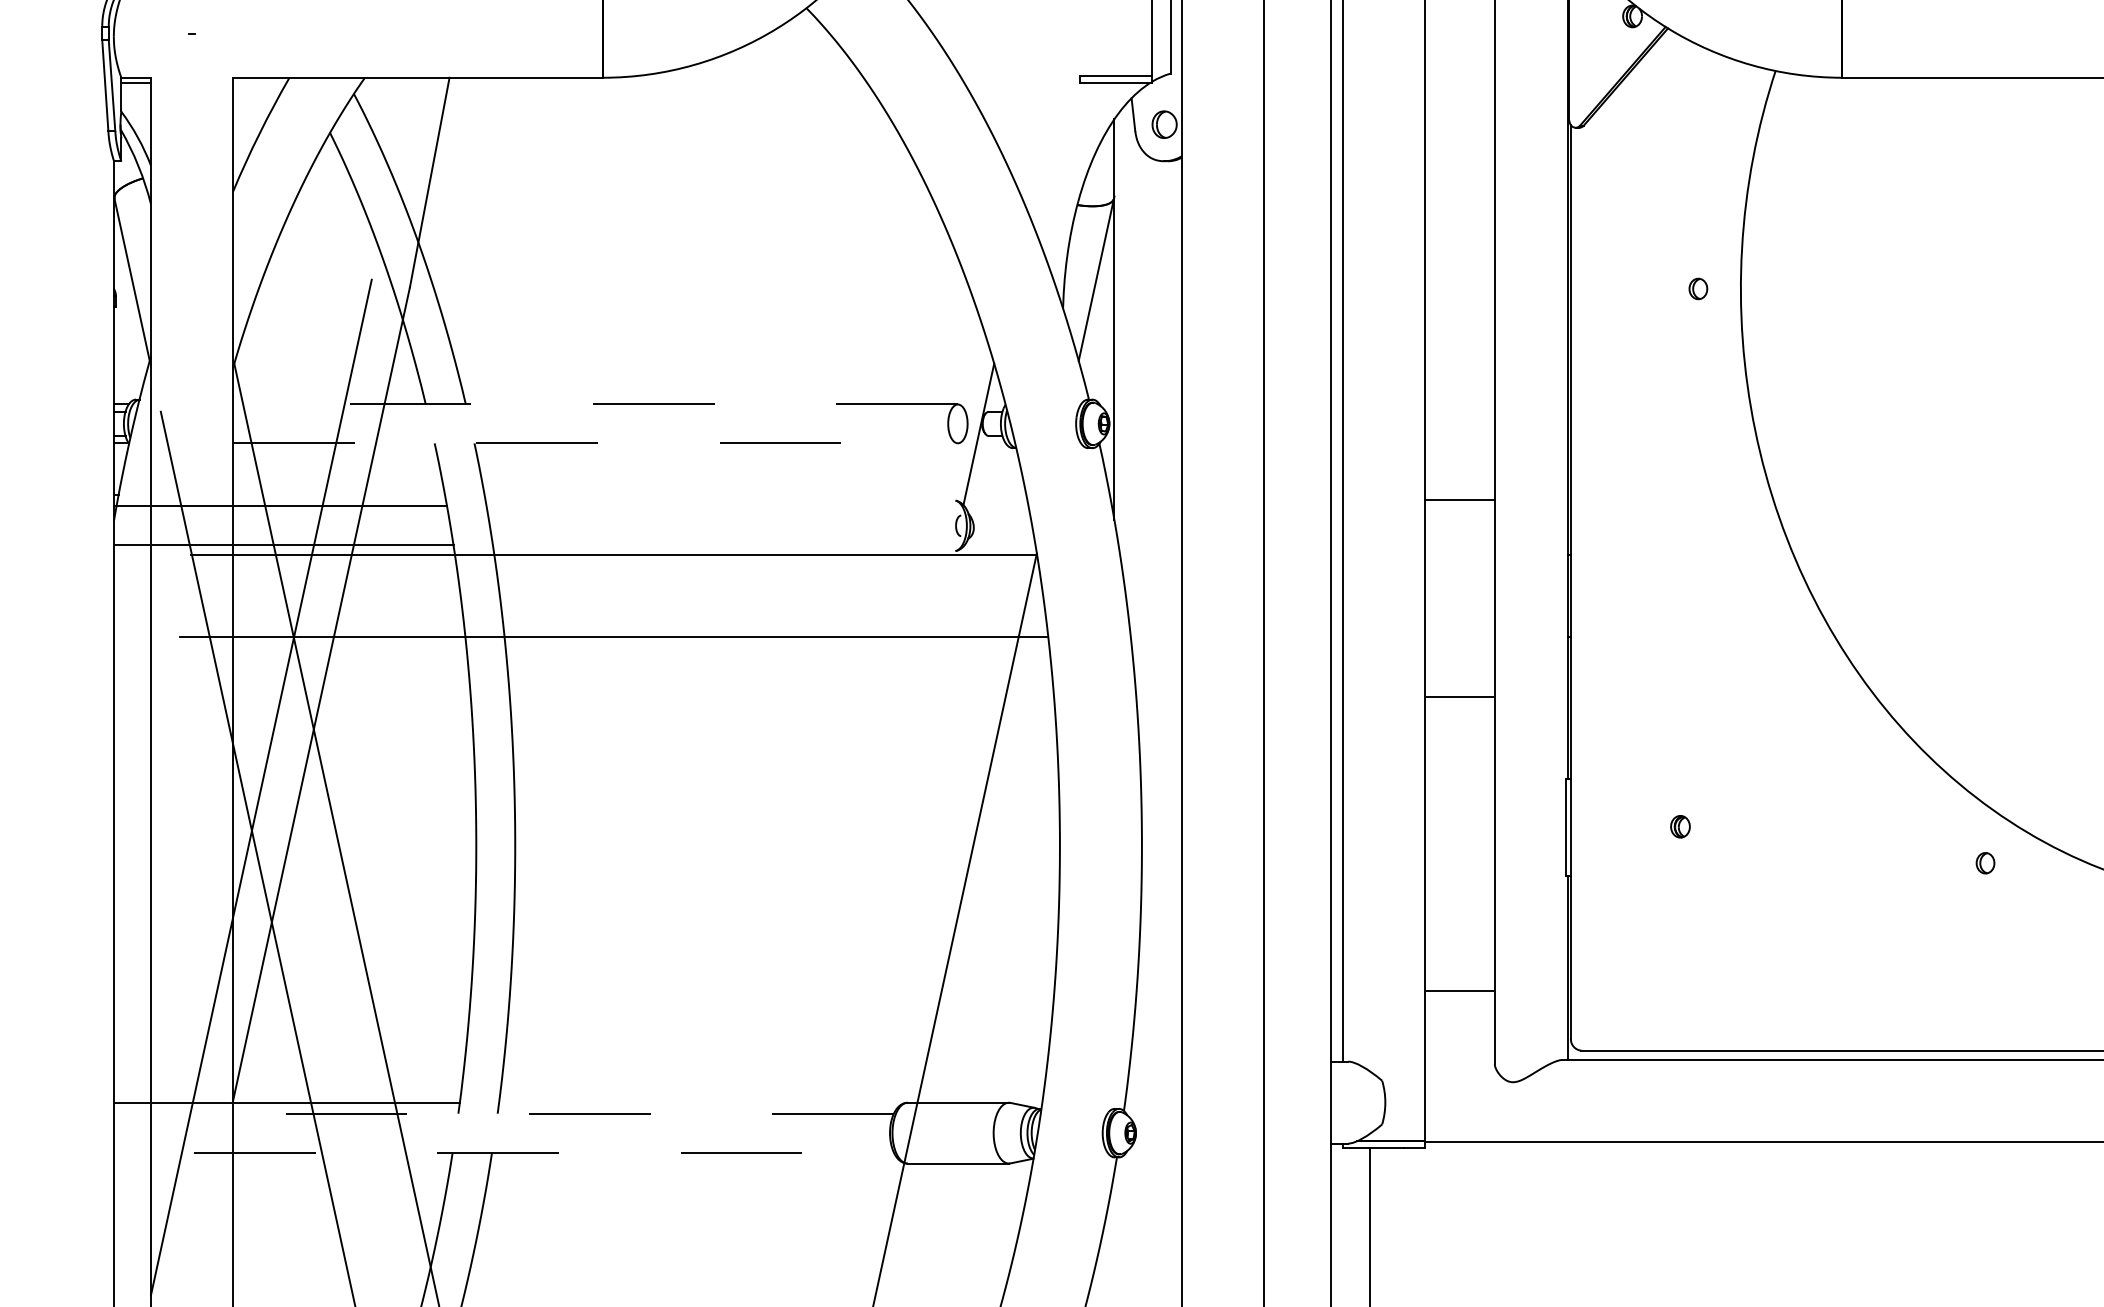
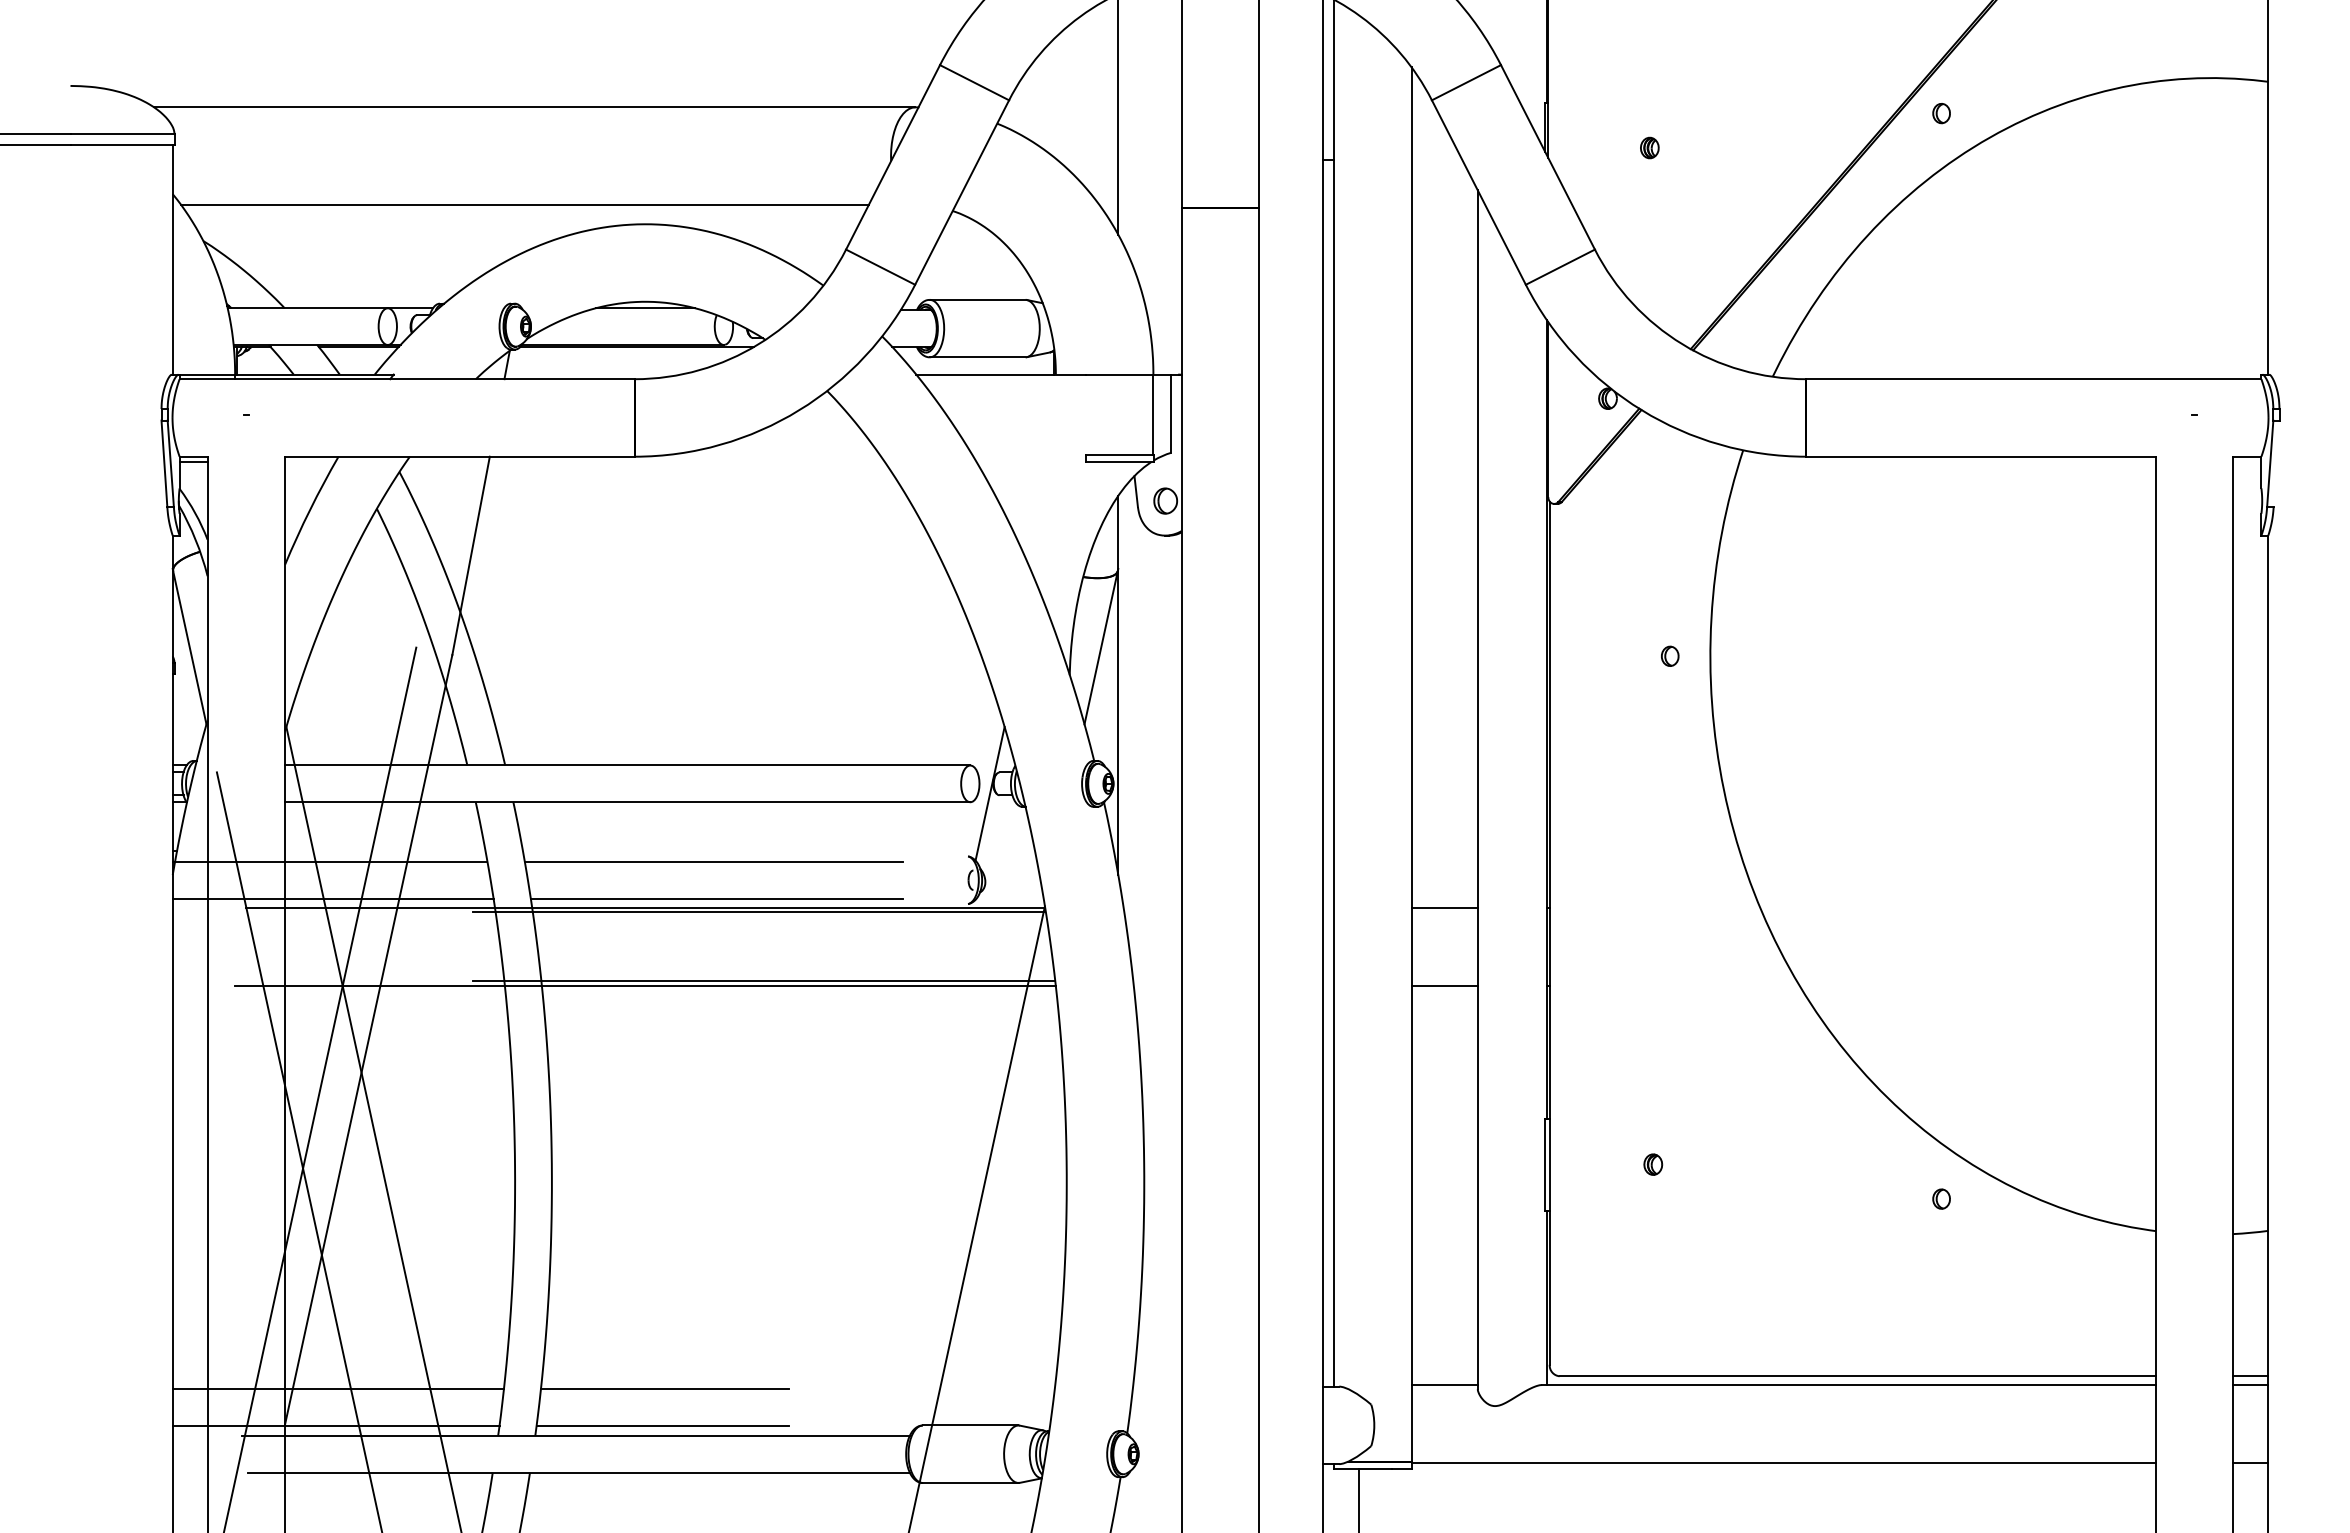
line: (595, 404) -> (627, 765), dashed -> solid
line: (595, 443) -> (627, 802), dashed -> solid
line: (1459, 500) -> (1444, 908), moved
line: (686, 506) -> (713, 861), added
line: (689, 545) -> (716, 898), added
line: (733, 559) -> (758, 912), added
line: (739, 632) -> (763, 981), added
line: (1459, 696) -> (1444, 985), moved
line: (1459, 991) -> (1444, 1385), moved
line: (288, 1064) -> (337, 1389), added
line: (634, 1064) -> (664, 1389), added
line: (632, 1102) -> (662, 1425), added
line: (541, 1113) -> (576, 1435), dashed -> solid
line: (544, 1152) -> (579, 1472), dashed -> solid

